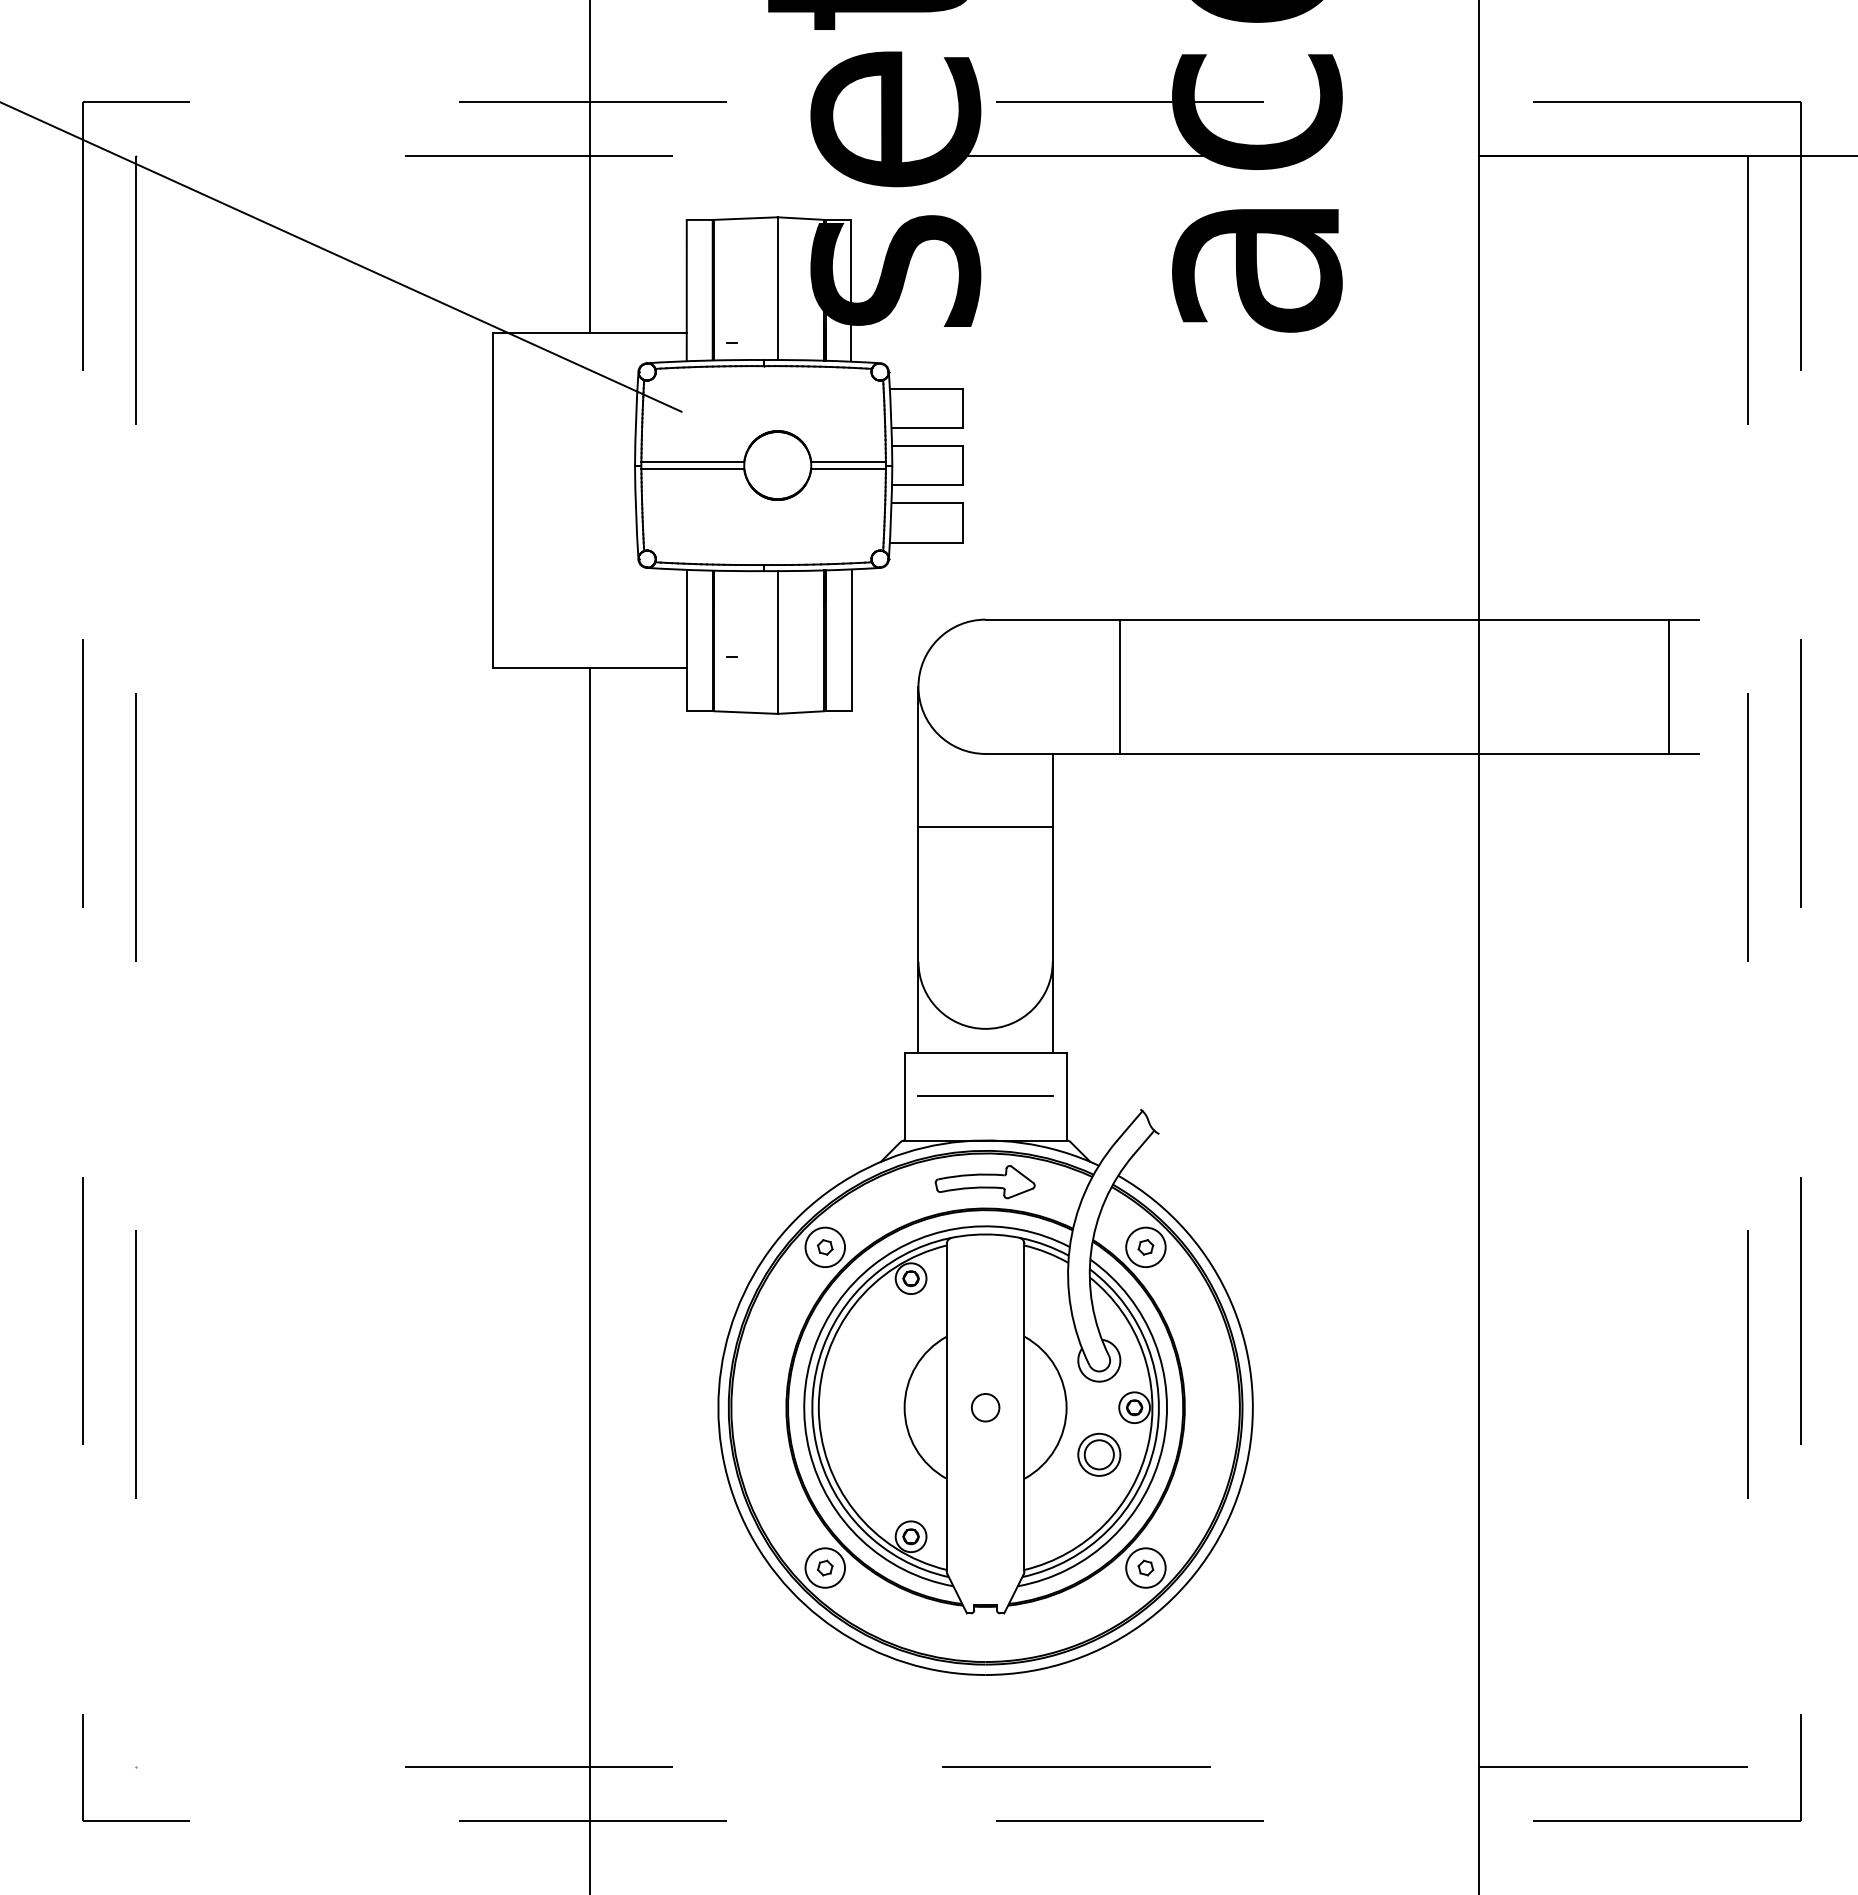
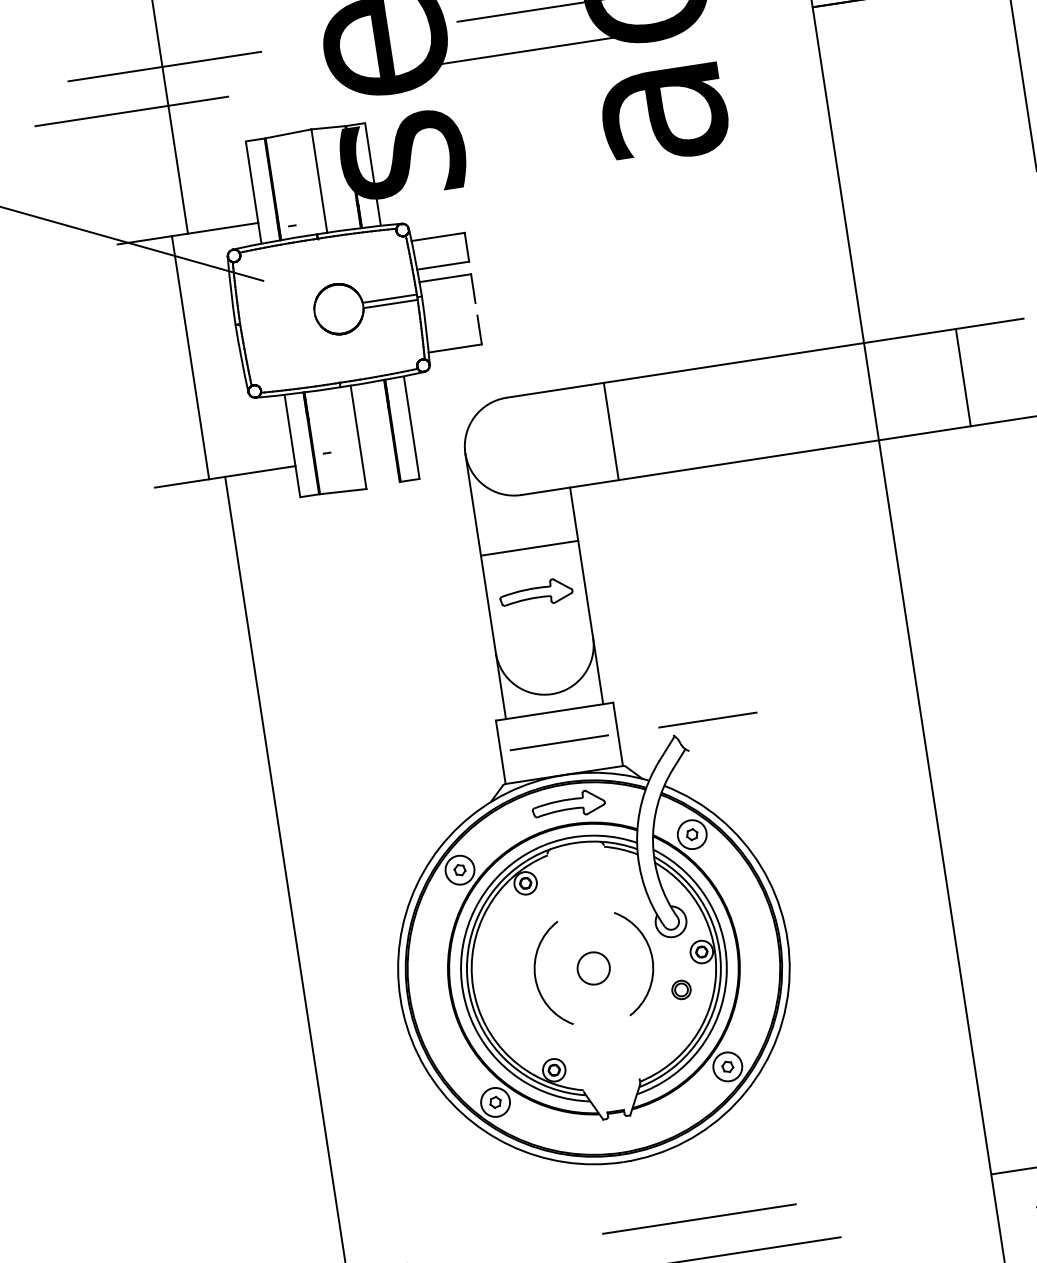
line: (692, 461) -> (276, 315), removed
line: (692, 469) -> (277, 321), removed
line: (927, 485) -> (449, 307), removed
line: (492, 500) -> (190, 357), moved
line: (927, 502) -> (451, 319), removed
line: (1668, 686) -> (962, 377), moved
line: (800, 712) -> (382, 485), removed
part: (984, 890) -> (535, 594), added
line: (1190, 1095) -> (707, 719), added
line: (1024, 1404) -> (621, 961), removed
line: (946, 1407) -> (565, 972), removed
circle: (985, 1407) -> (593, 968), size x1.6
part: (1099, 1454) -> (681, 989), size x0.6

